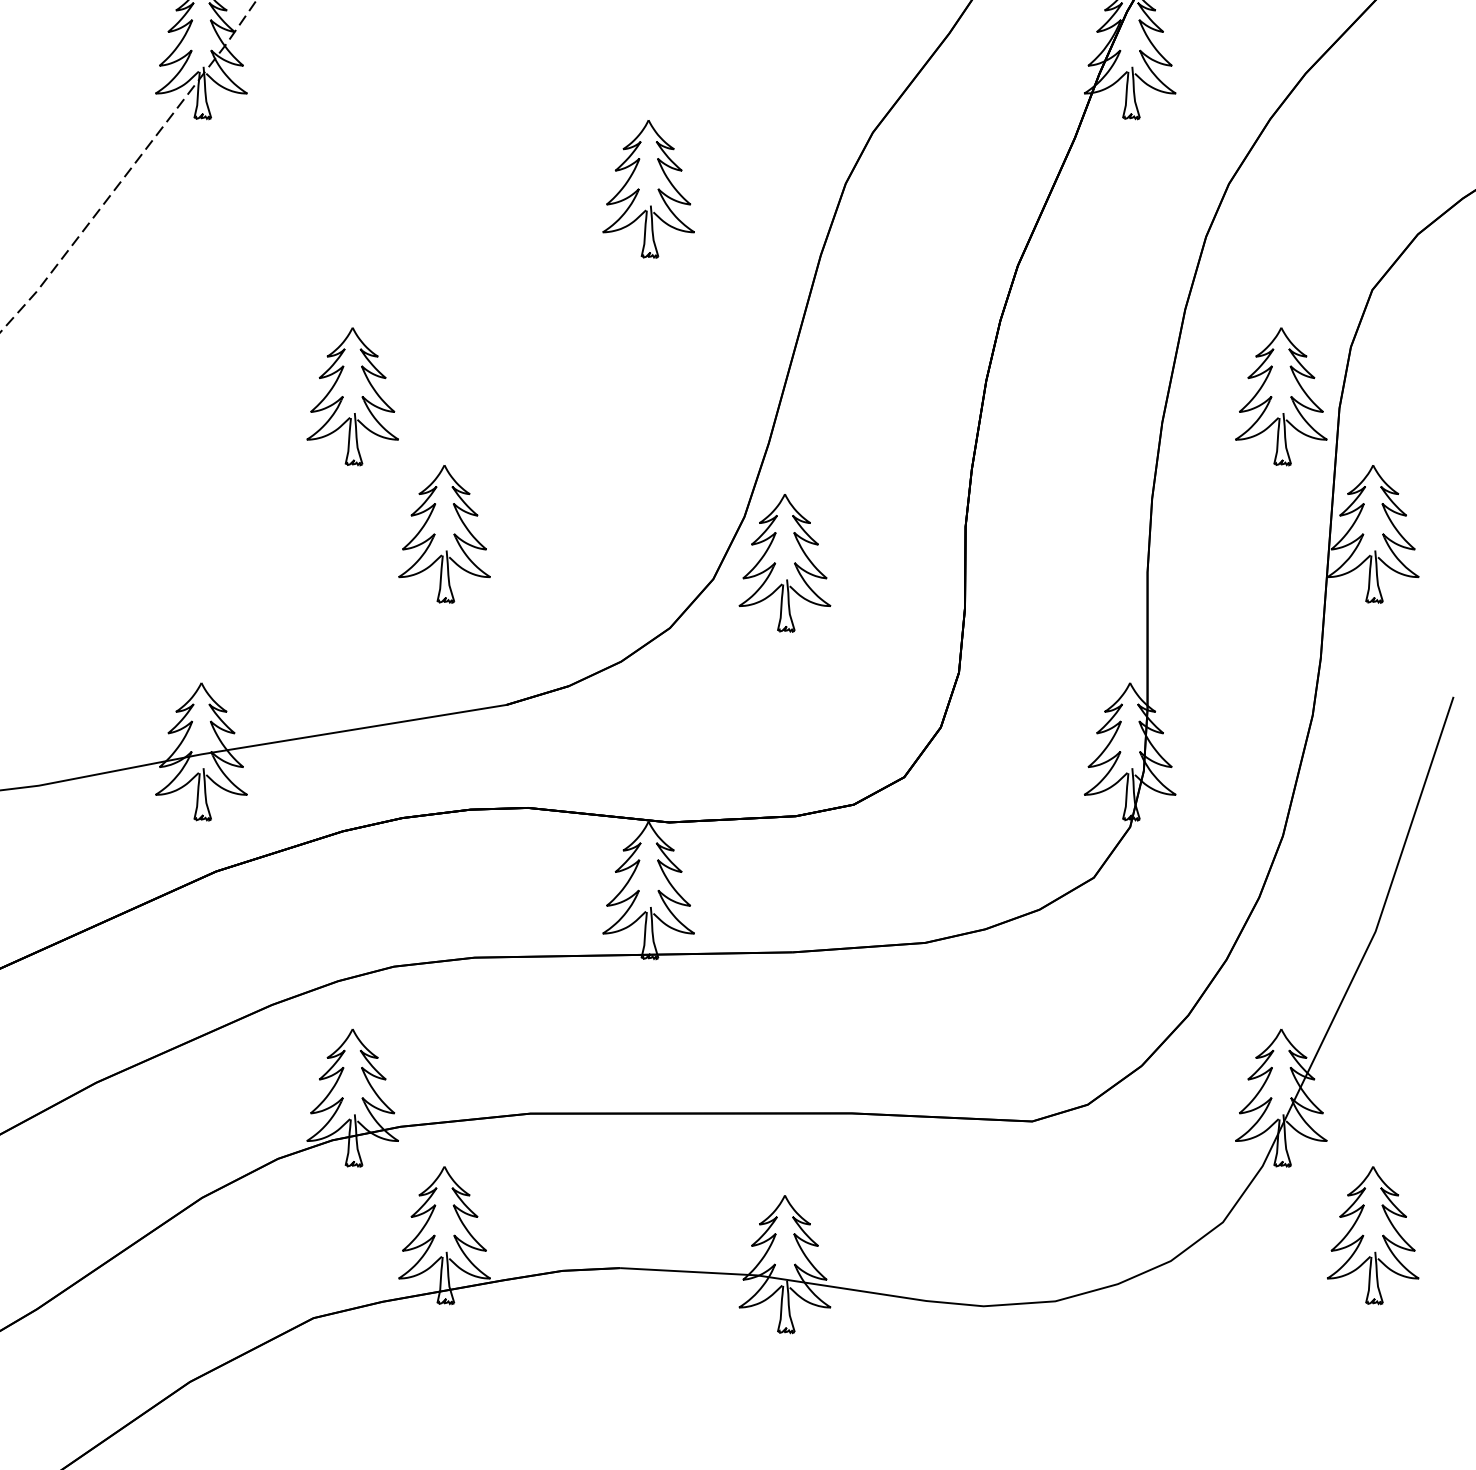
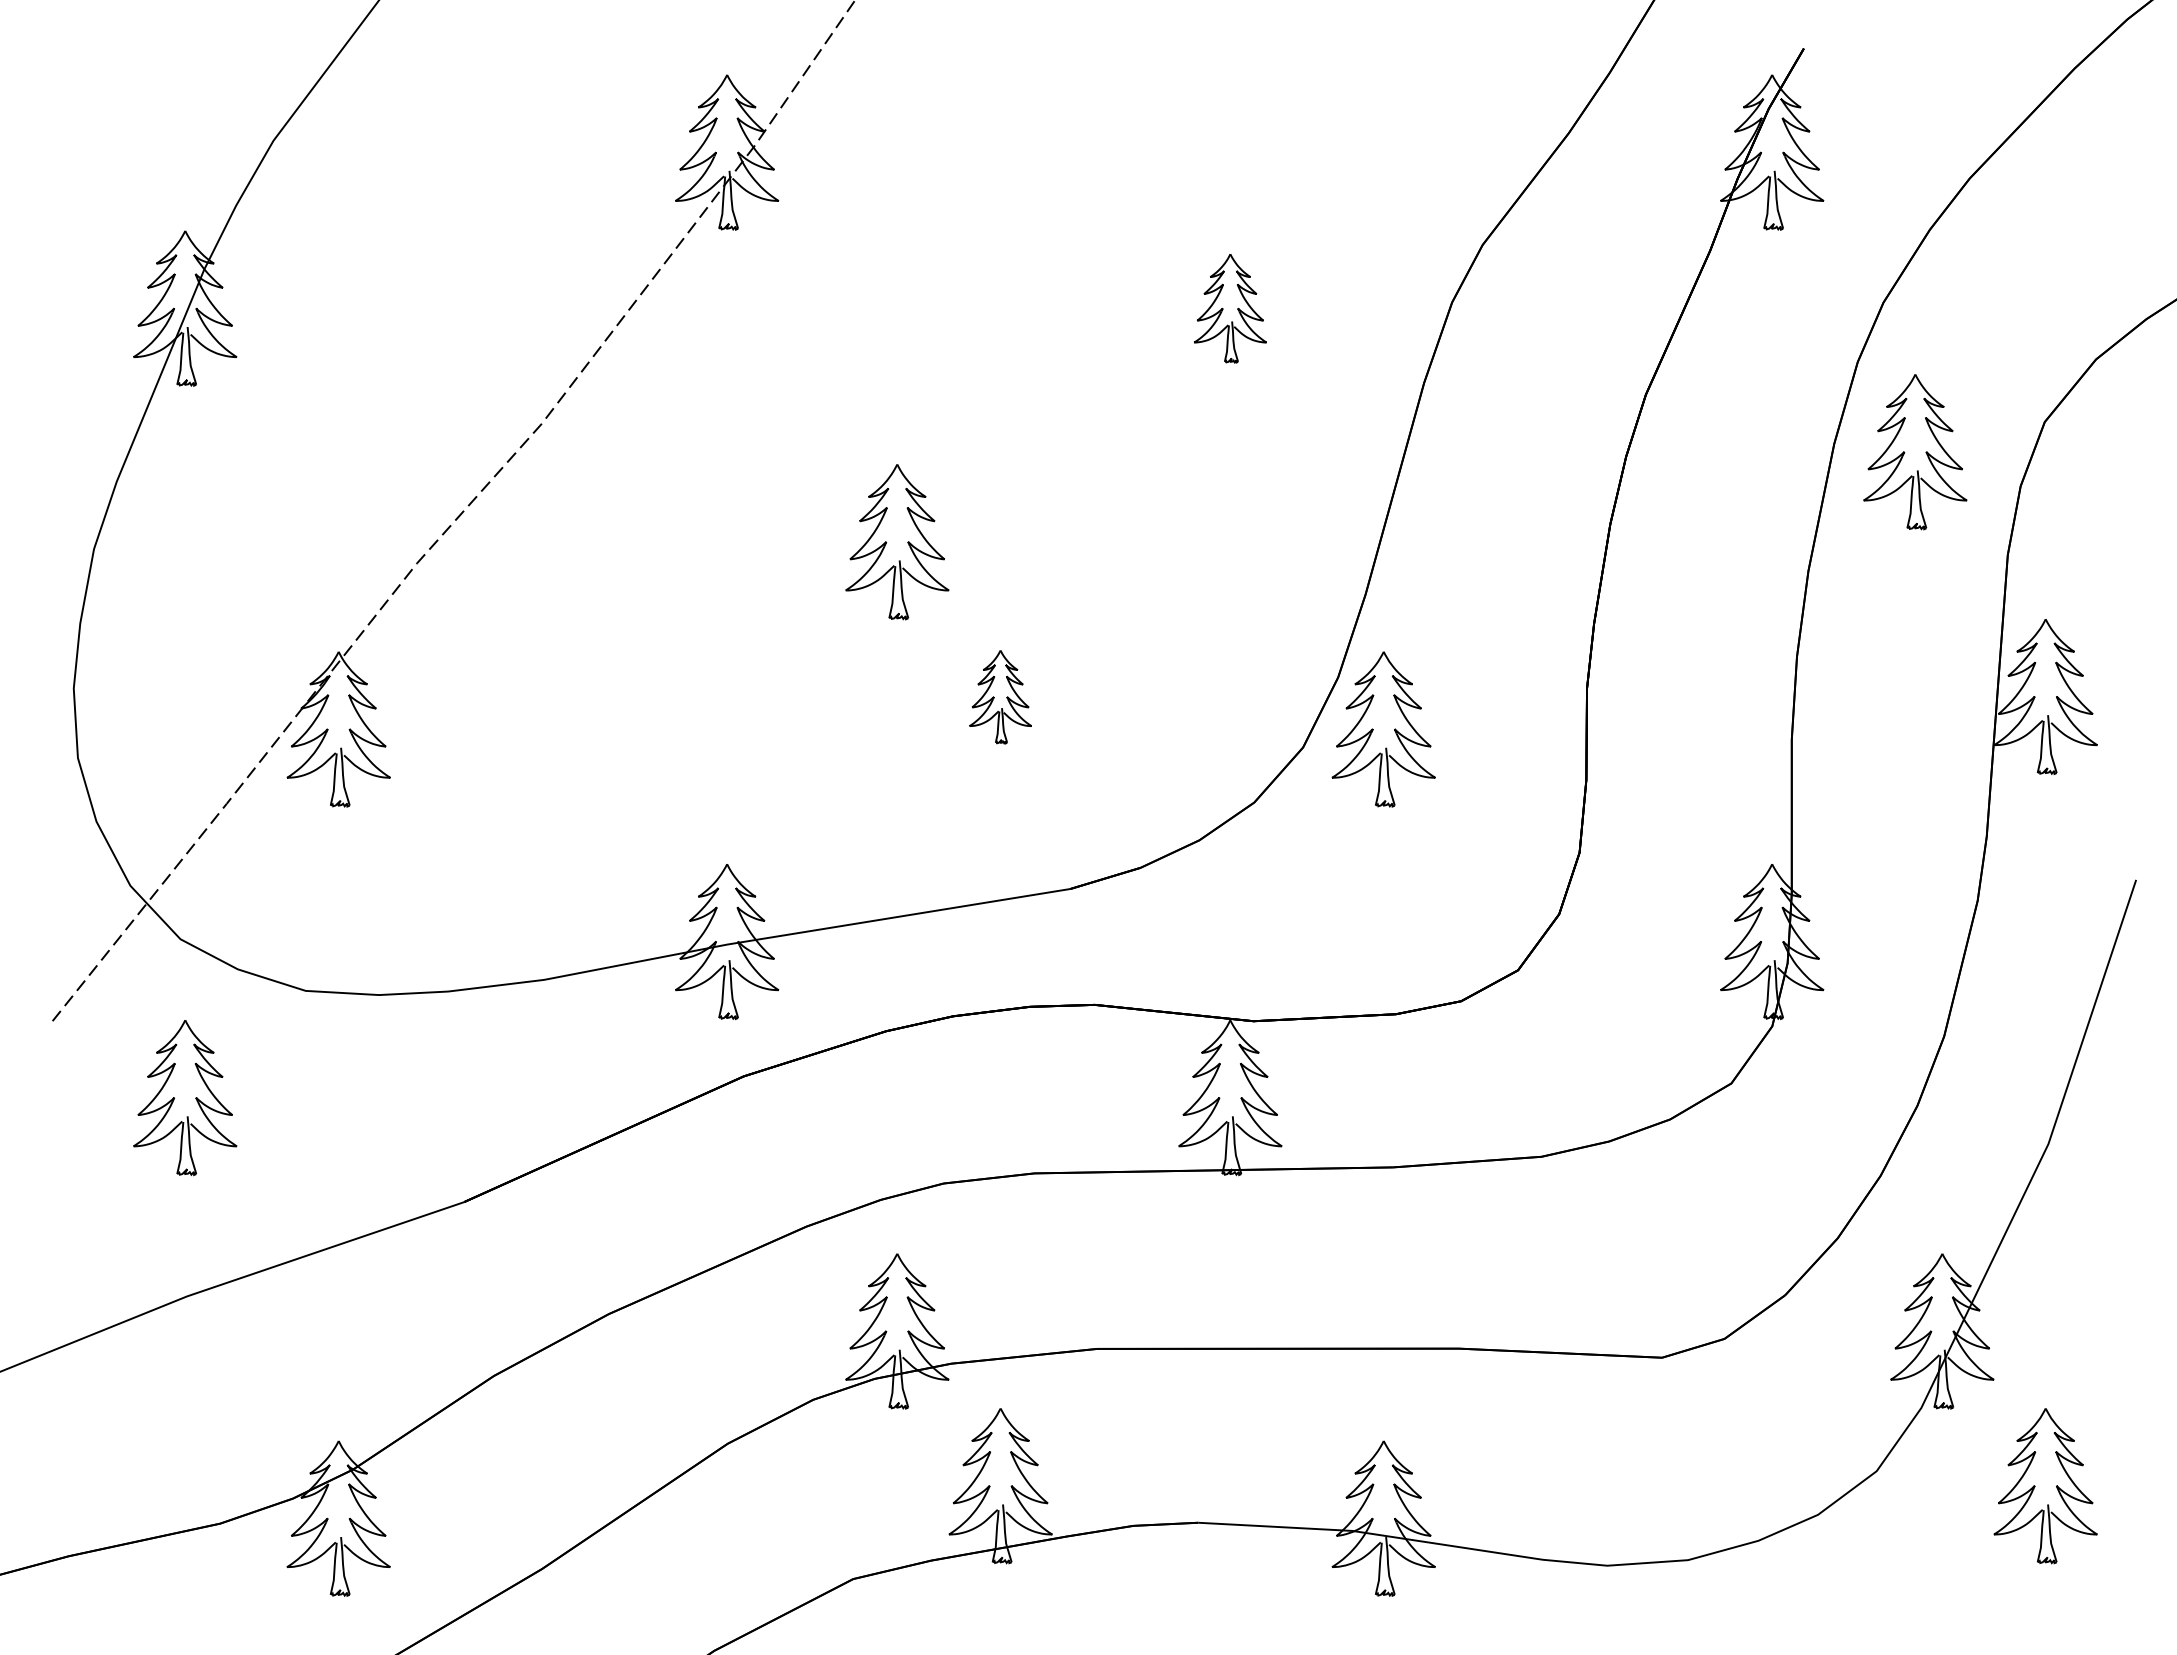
part: (648, 189) -> (1230, 308), size x0.7
part: (1281, 397) -> (1915, 452), moved
part: (444, 534) -> (1000, 697), size x0.6

